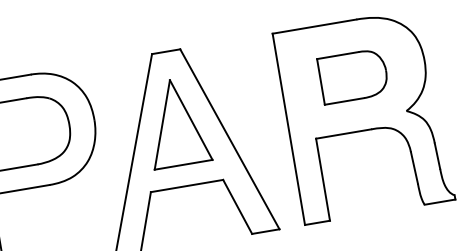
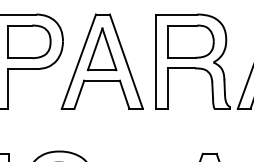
part: (352, 76) -> (190, 41), size x1.43

